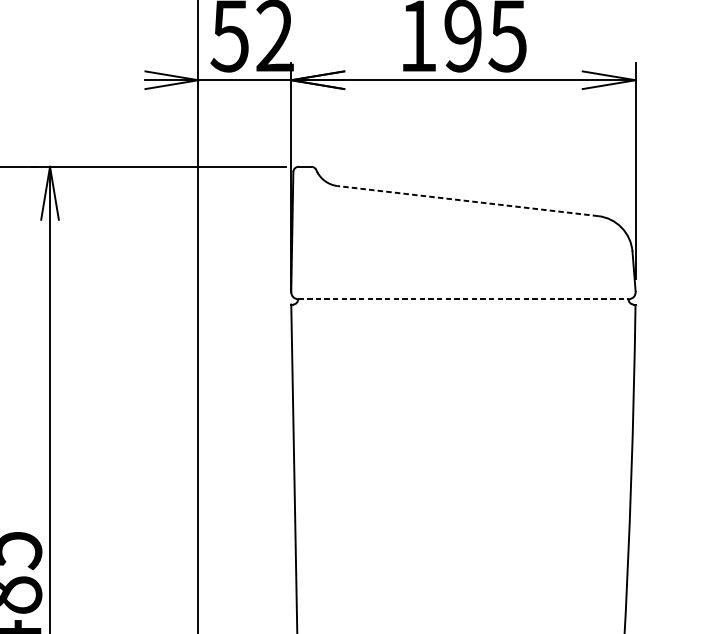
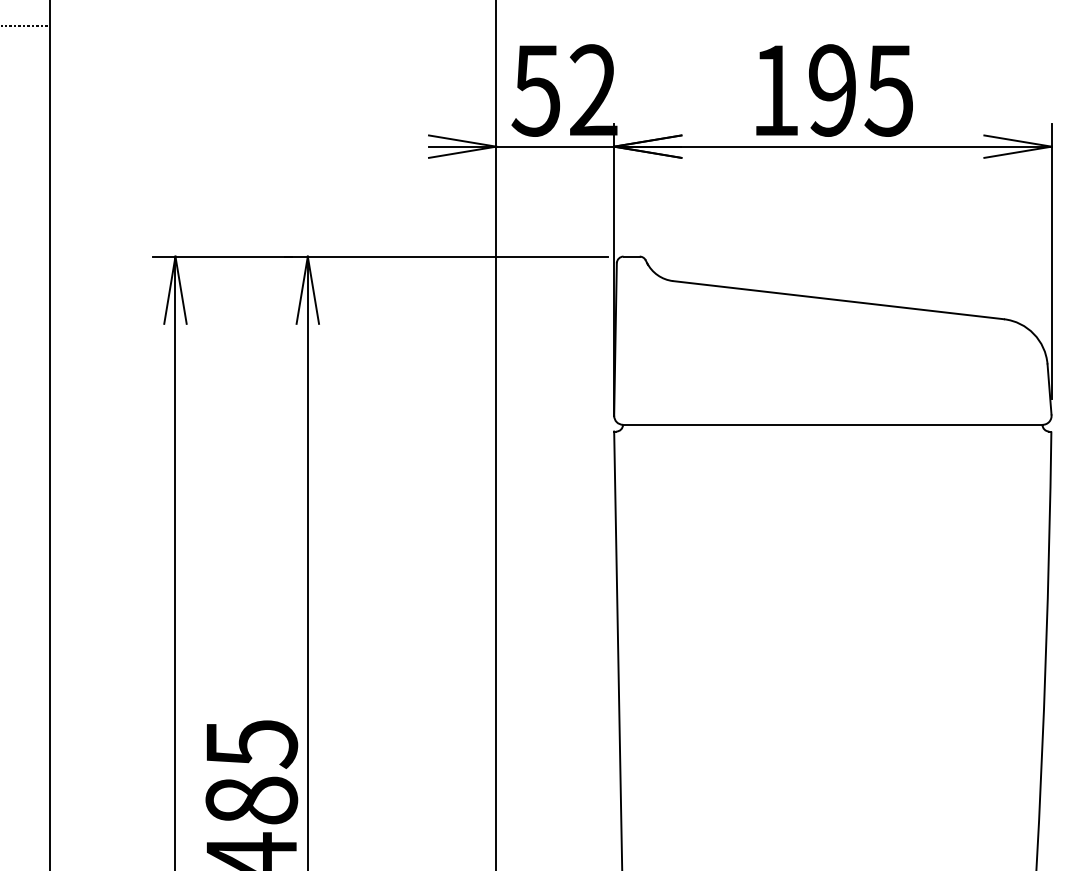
line: (467, 201) -> (838, 300), dashed -> solid
line: (463, 299) -> (832, 424), dashed -> solid

